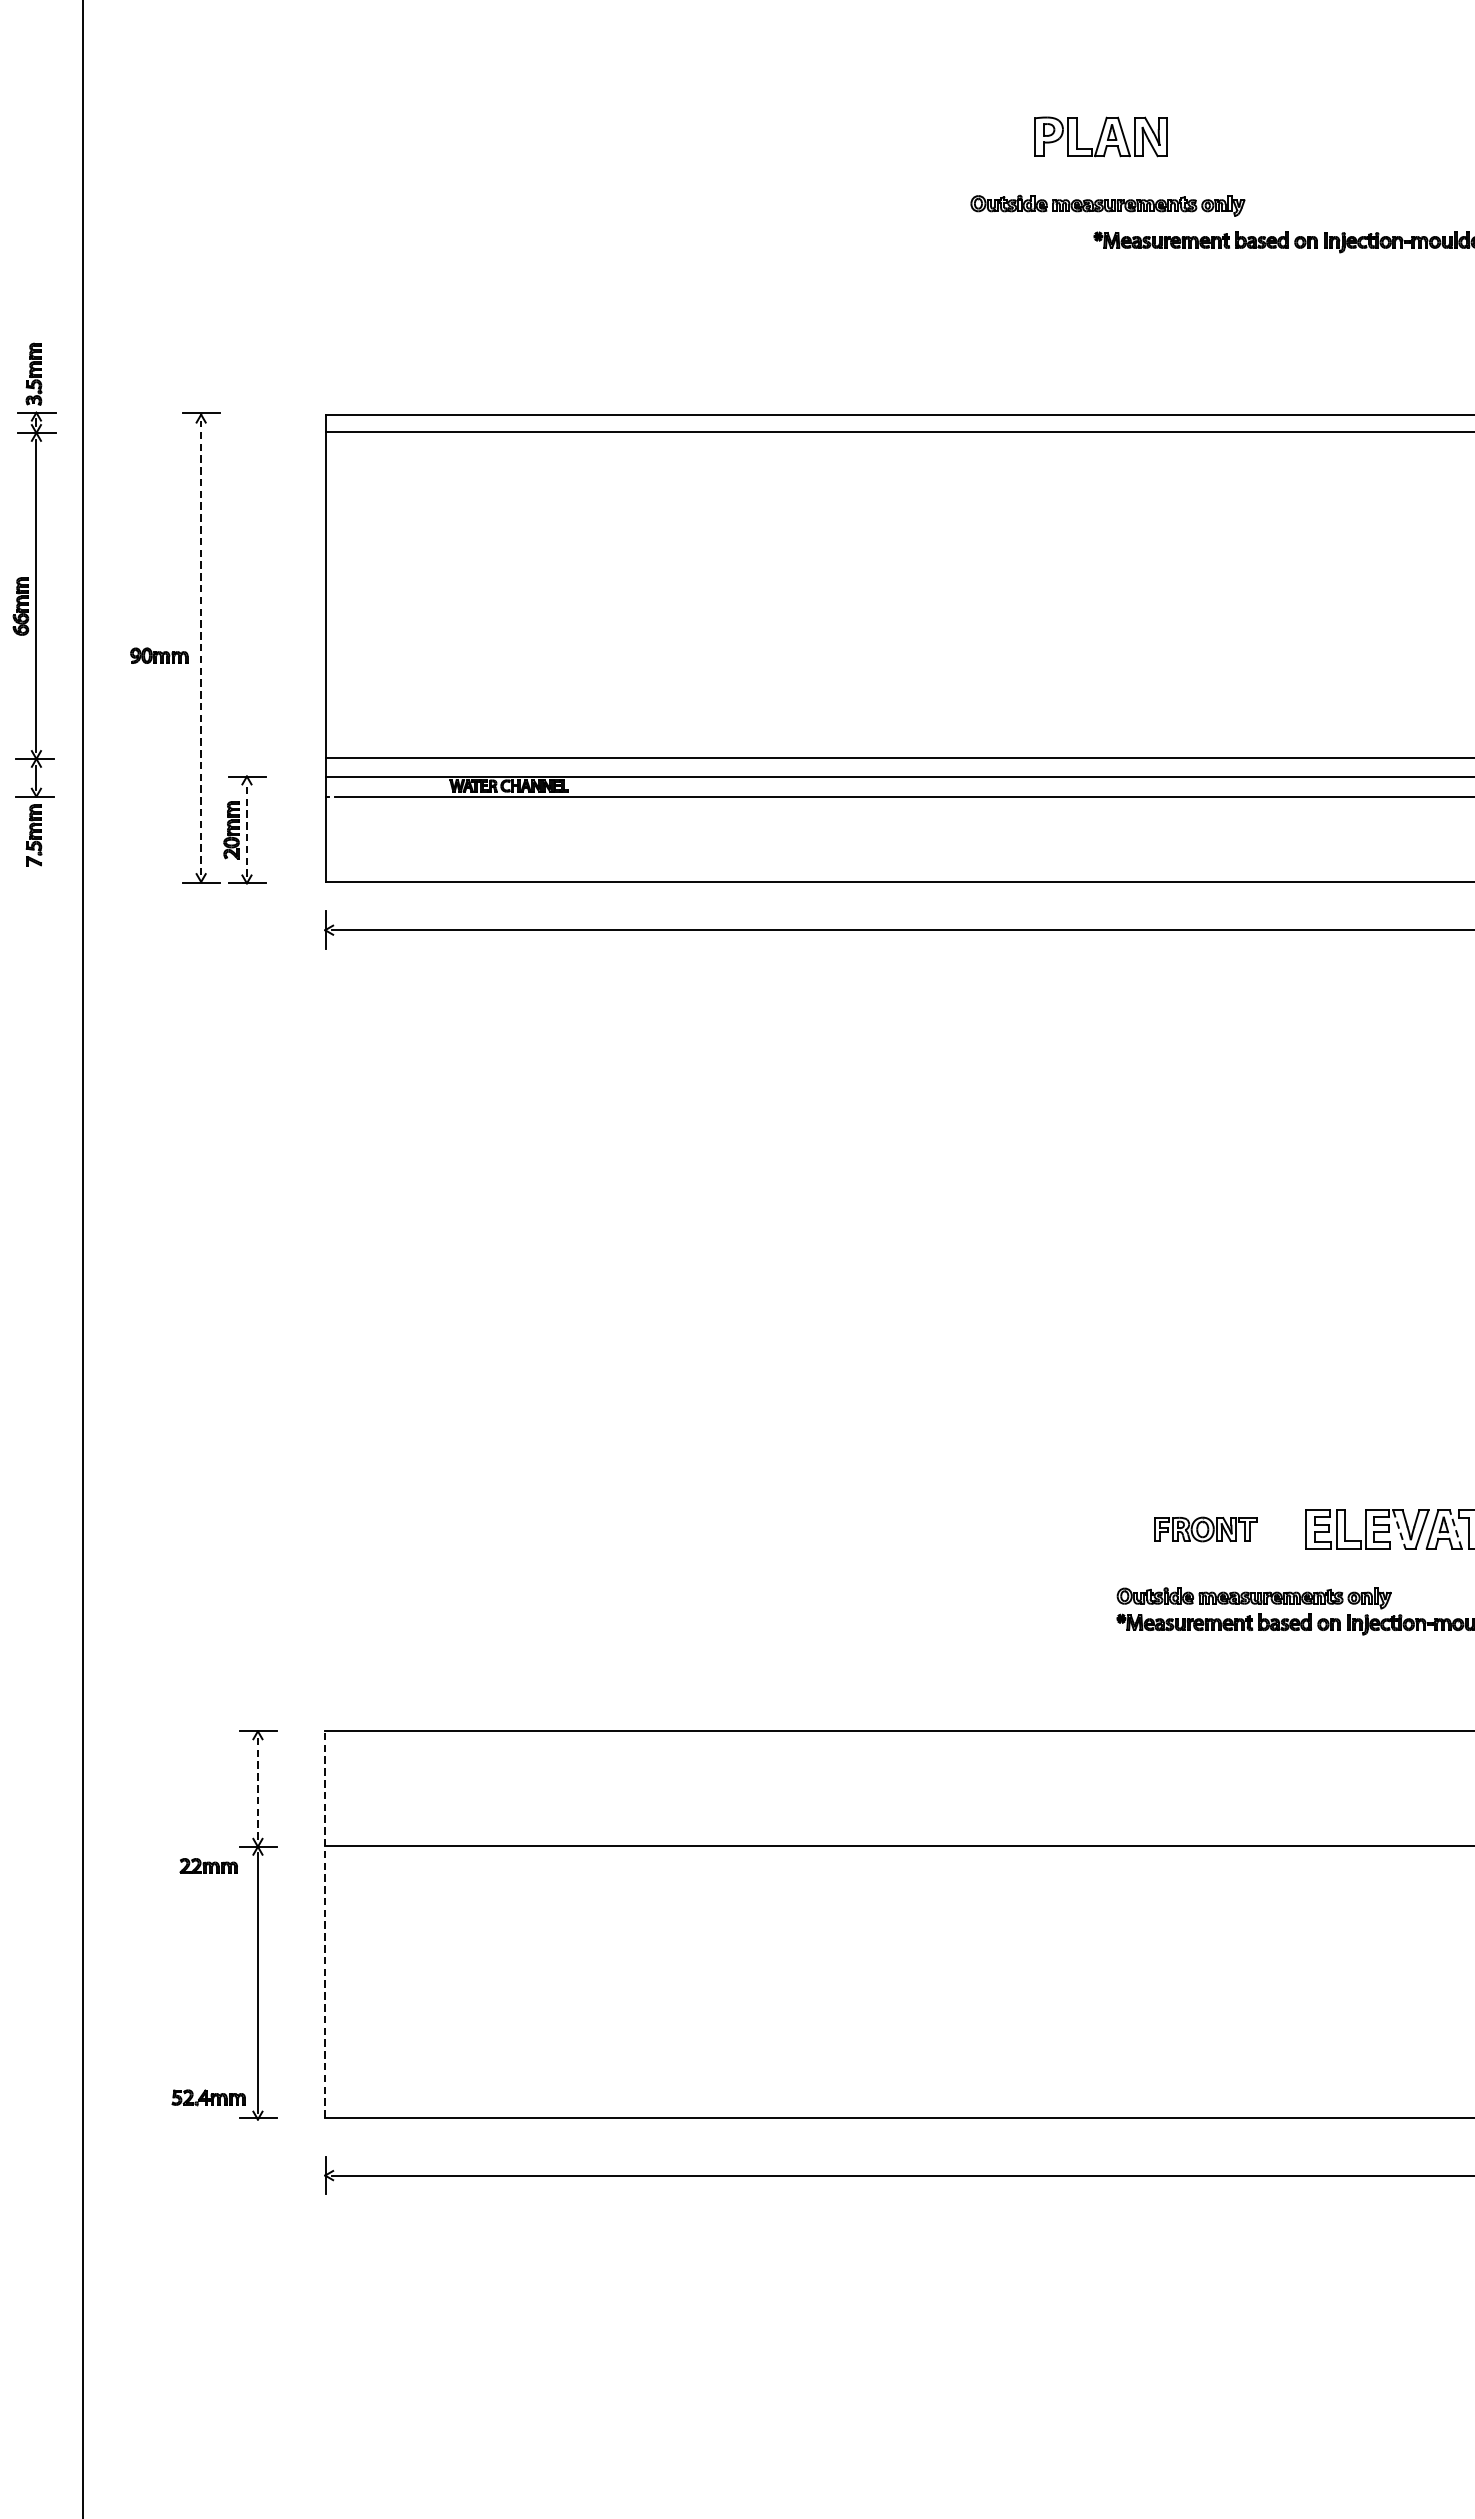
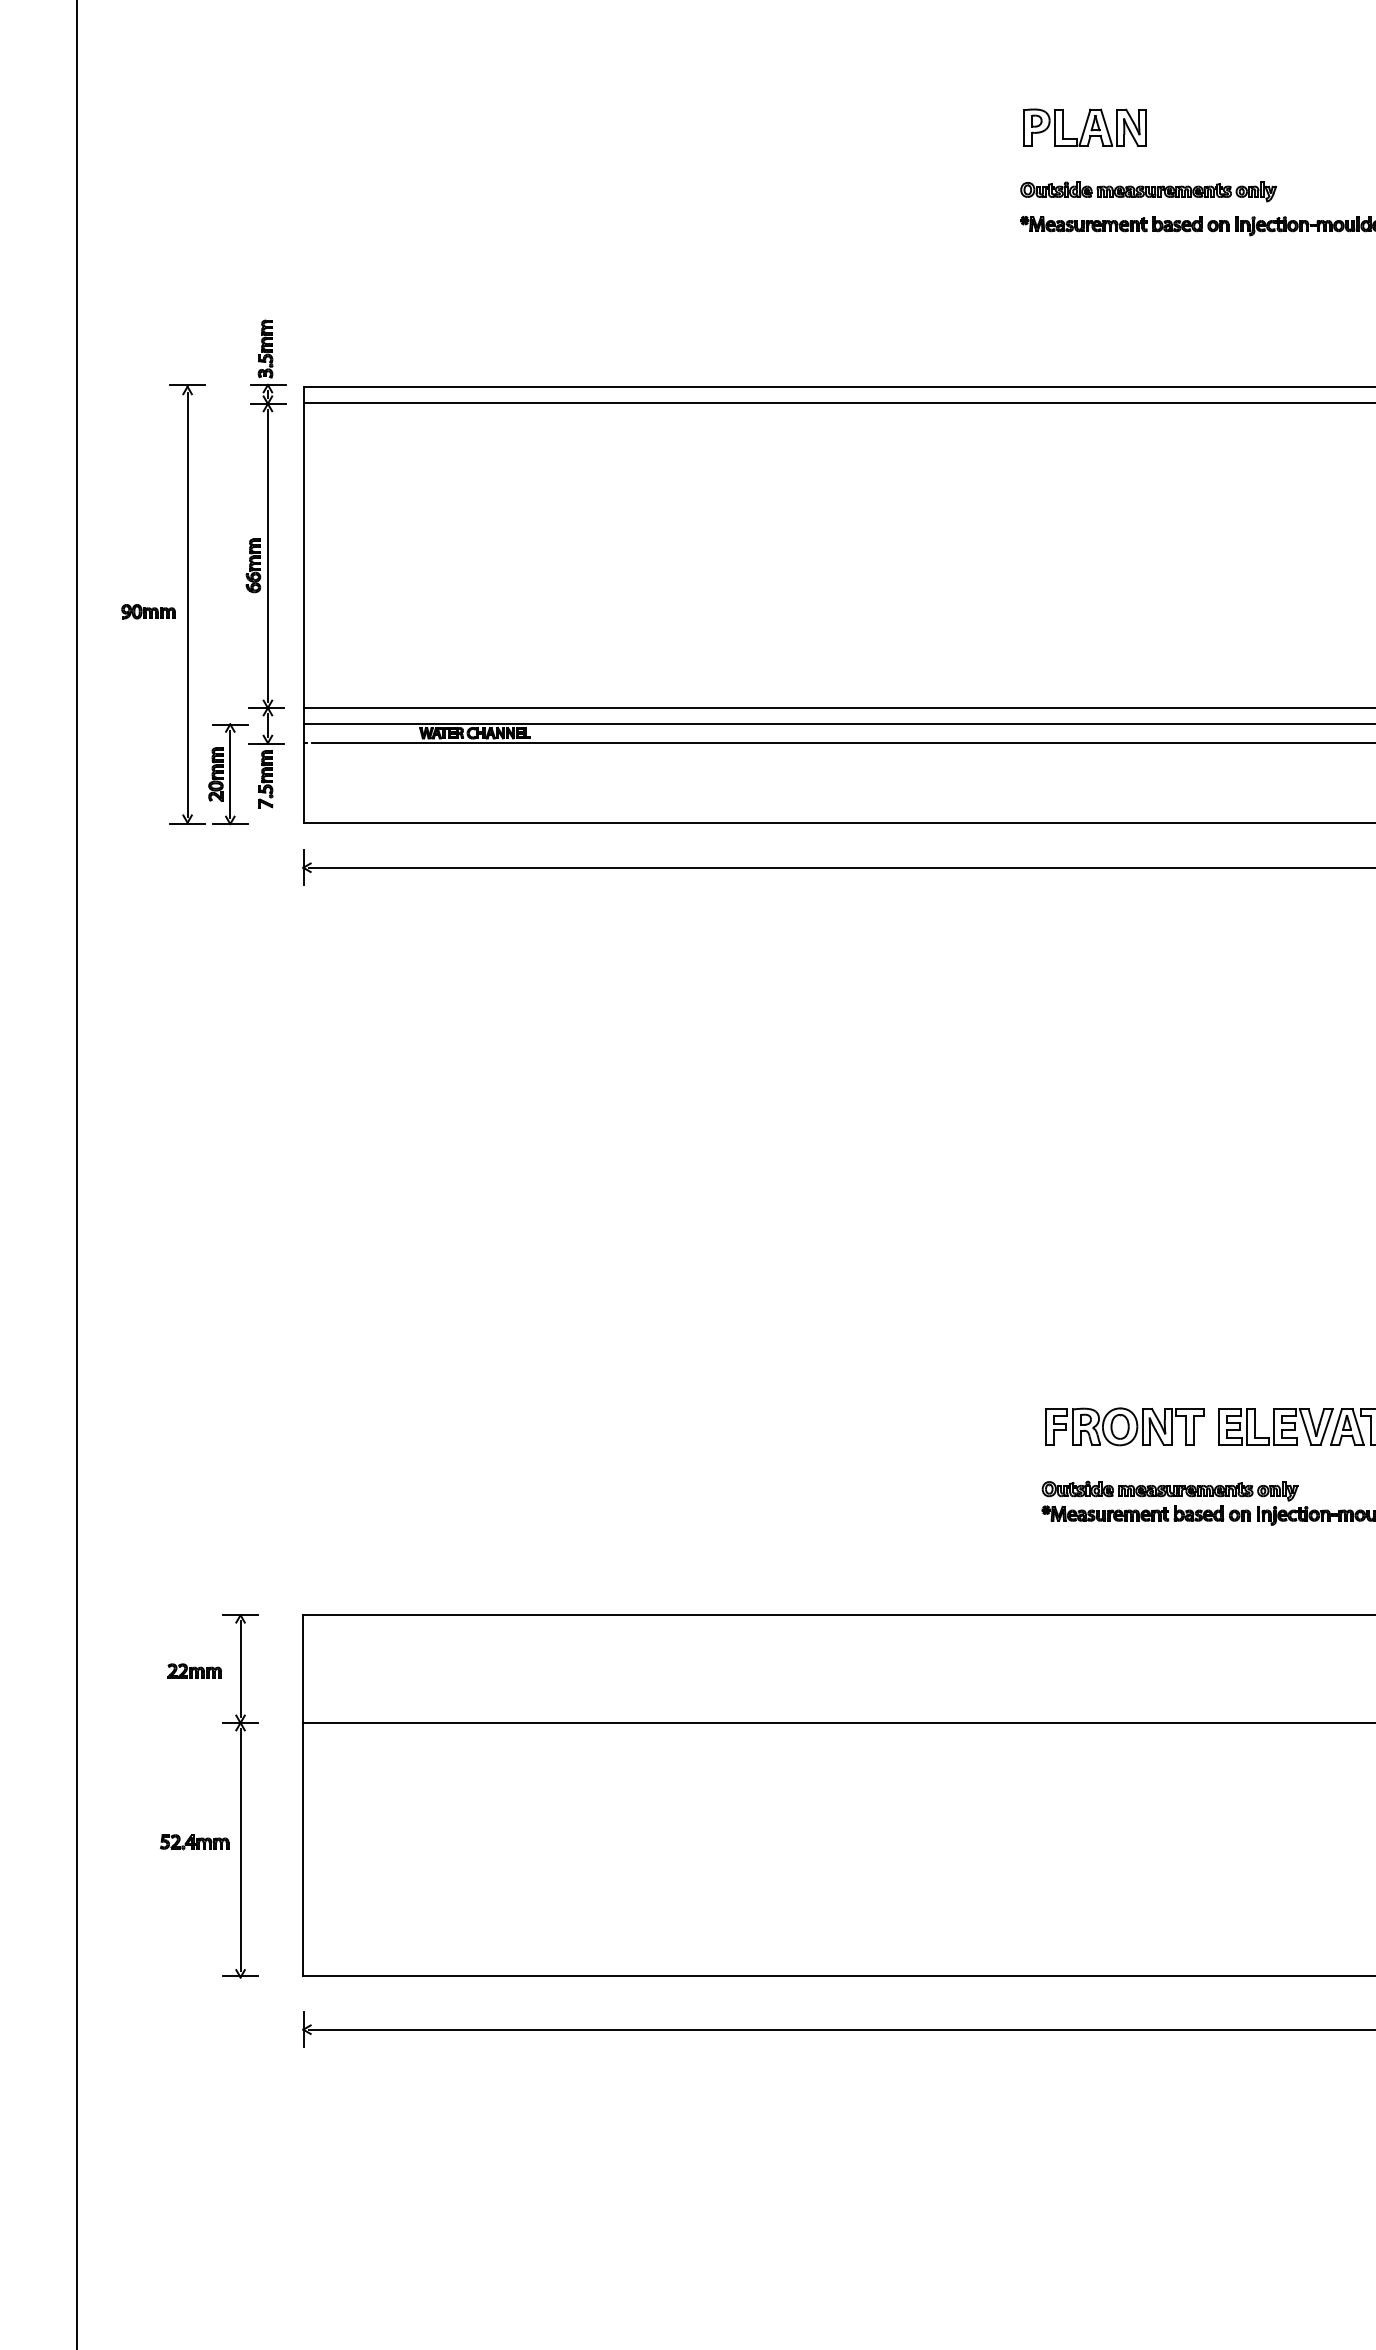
part: (1100, 136) -> (1084, 127), moved
part: (1107, 205) -> (1148, 191), moved
part: (33, 604) -> (265, 563), moved
line: (201, 648) -> (187, 604), dashed -> solid
line: (247, 830) -> (230, 774), dashed -> solid
part: (1205, 1529) -> (1124, 1426), size x1.67
line: (1399, 1529) -> (1305, 1426), dashed -> solid
line: (1456, 1529) -> (1358, 1426), dashed -> solid
line: (257, 1789) -> (240, 1669), dashed -> solid
part: (208, 1865) -> (194, 1670), moved
line: (325, 1923) -> (303, 1794), dashed -> solid
part: (208, 2098) -> (194, 1842), moved

